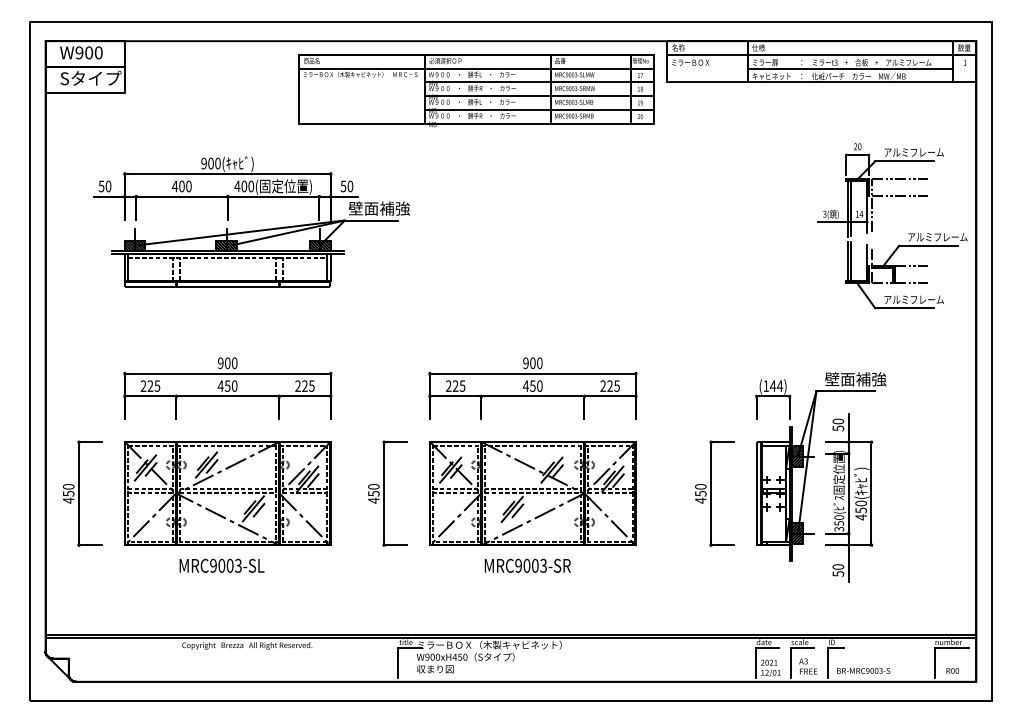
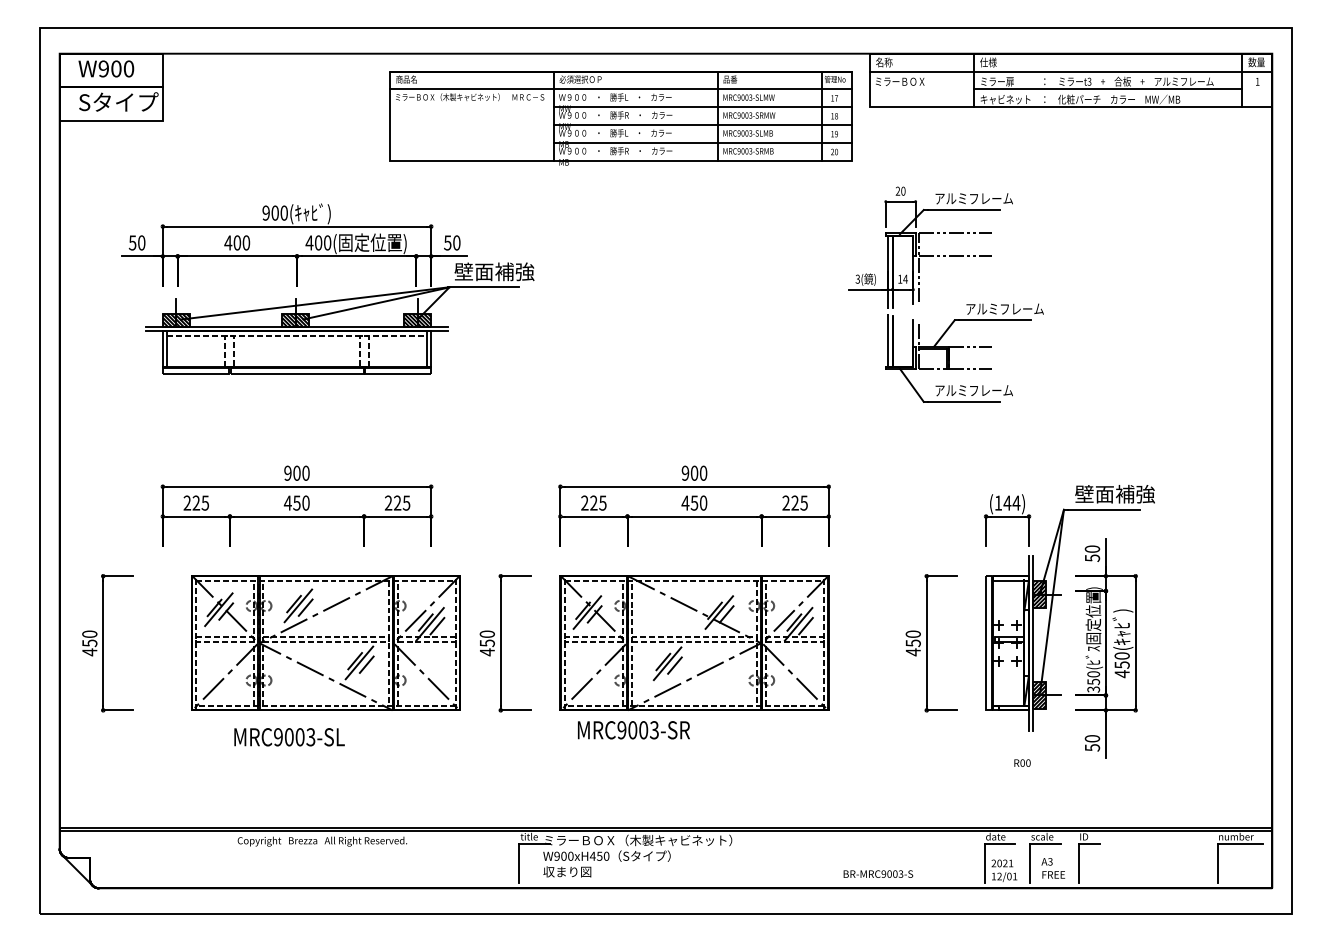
part: (908, 233) -> (966, 304), moved
part: (227, 493) -> (325, 642), moved
text: (527, 566) -> (633, 730), moved
text: (863, 670) -> (878, 873), moved
text: (952, 670) -> (1022, 762), moved

